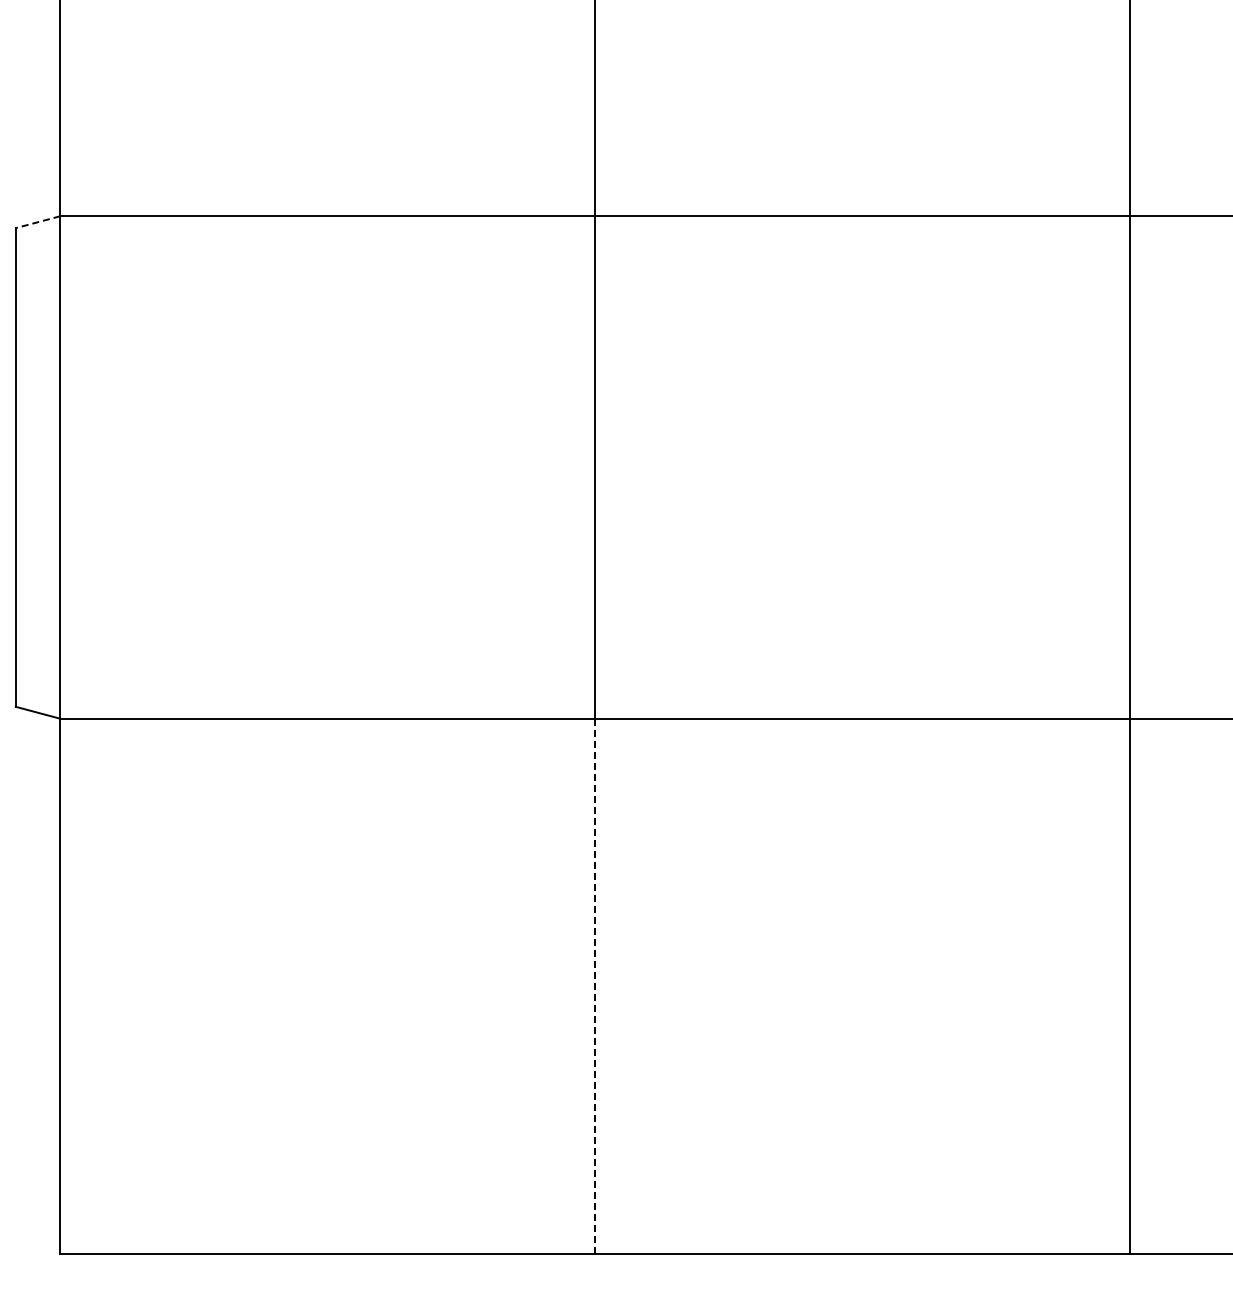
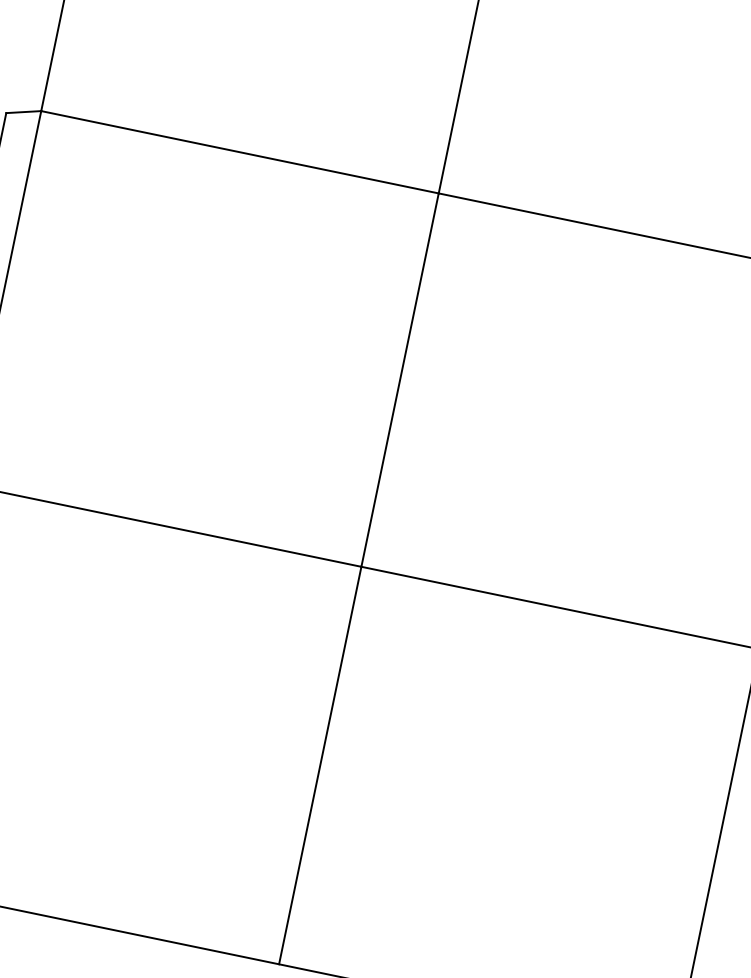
line: (37, 222) -> (23, 112), dashed -> solid
line: (595, 986) -> (320, 765), dashed -> solid

